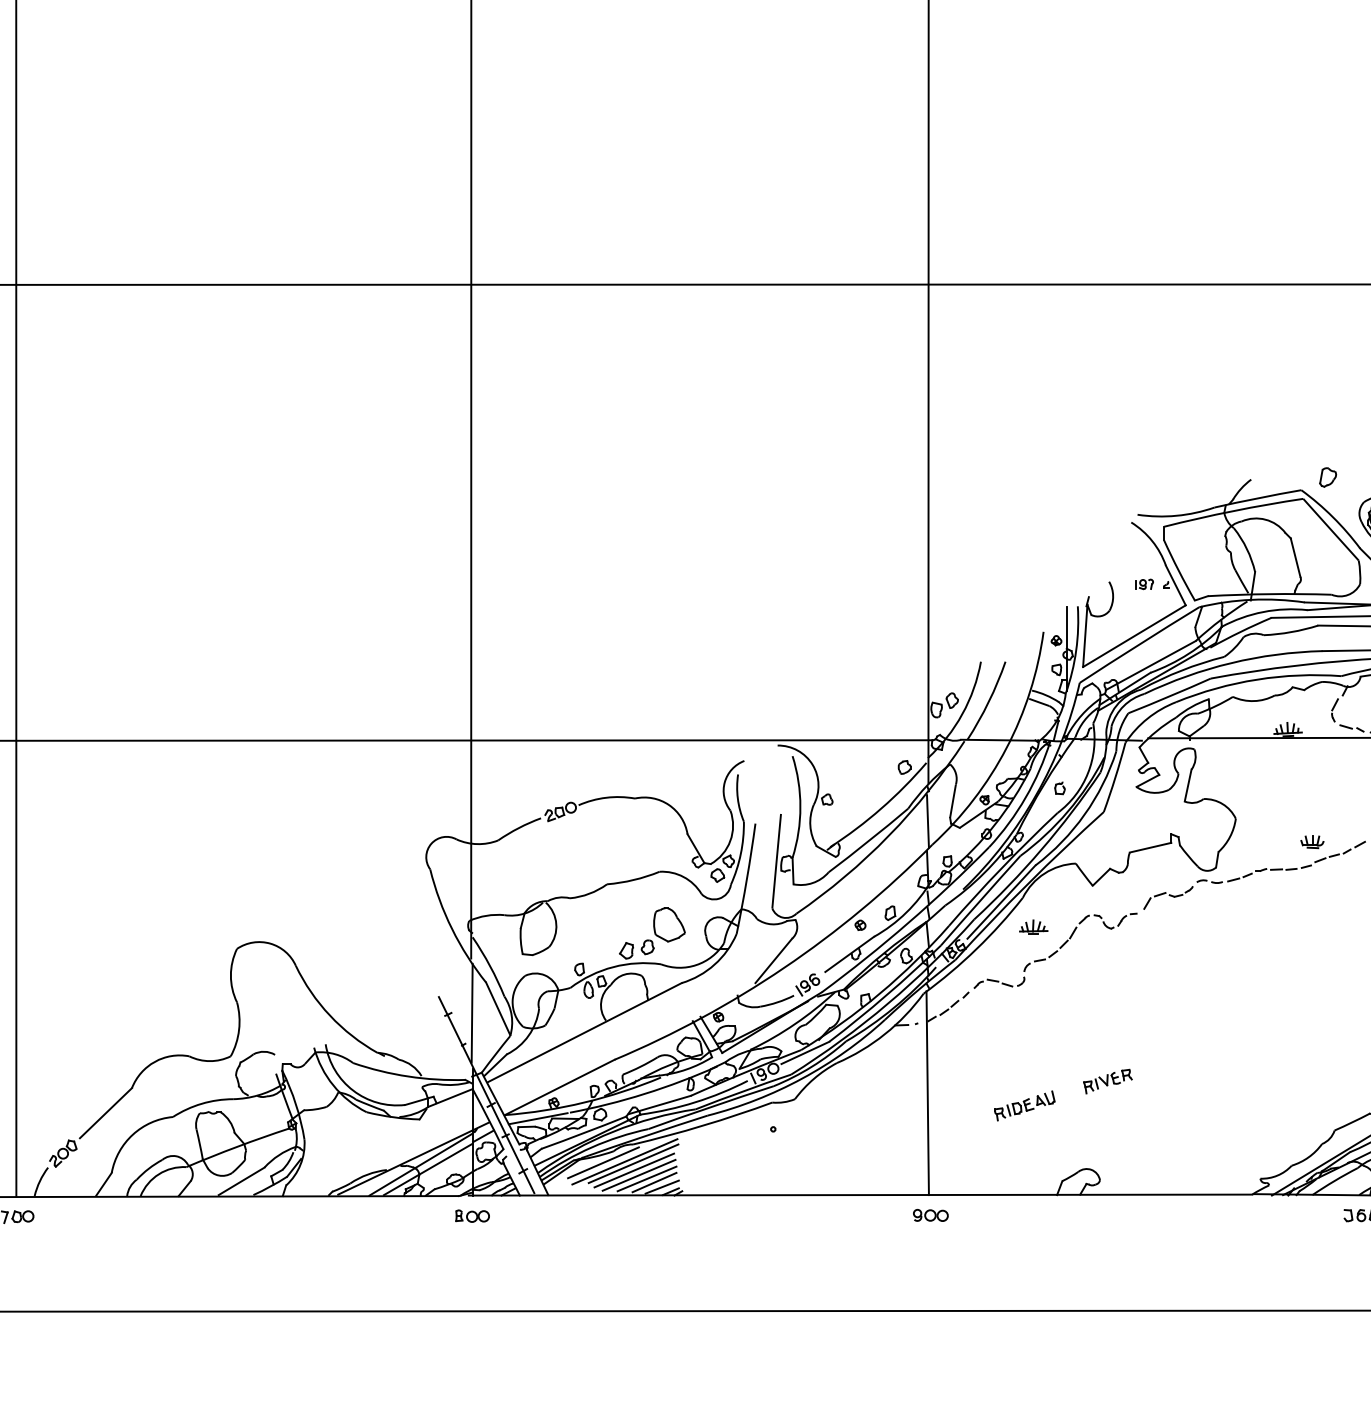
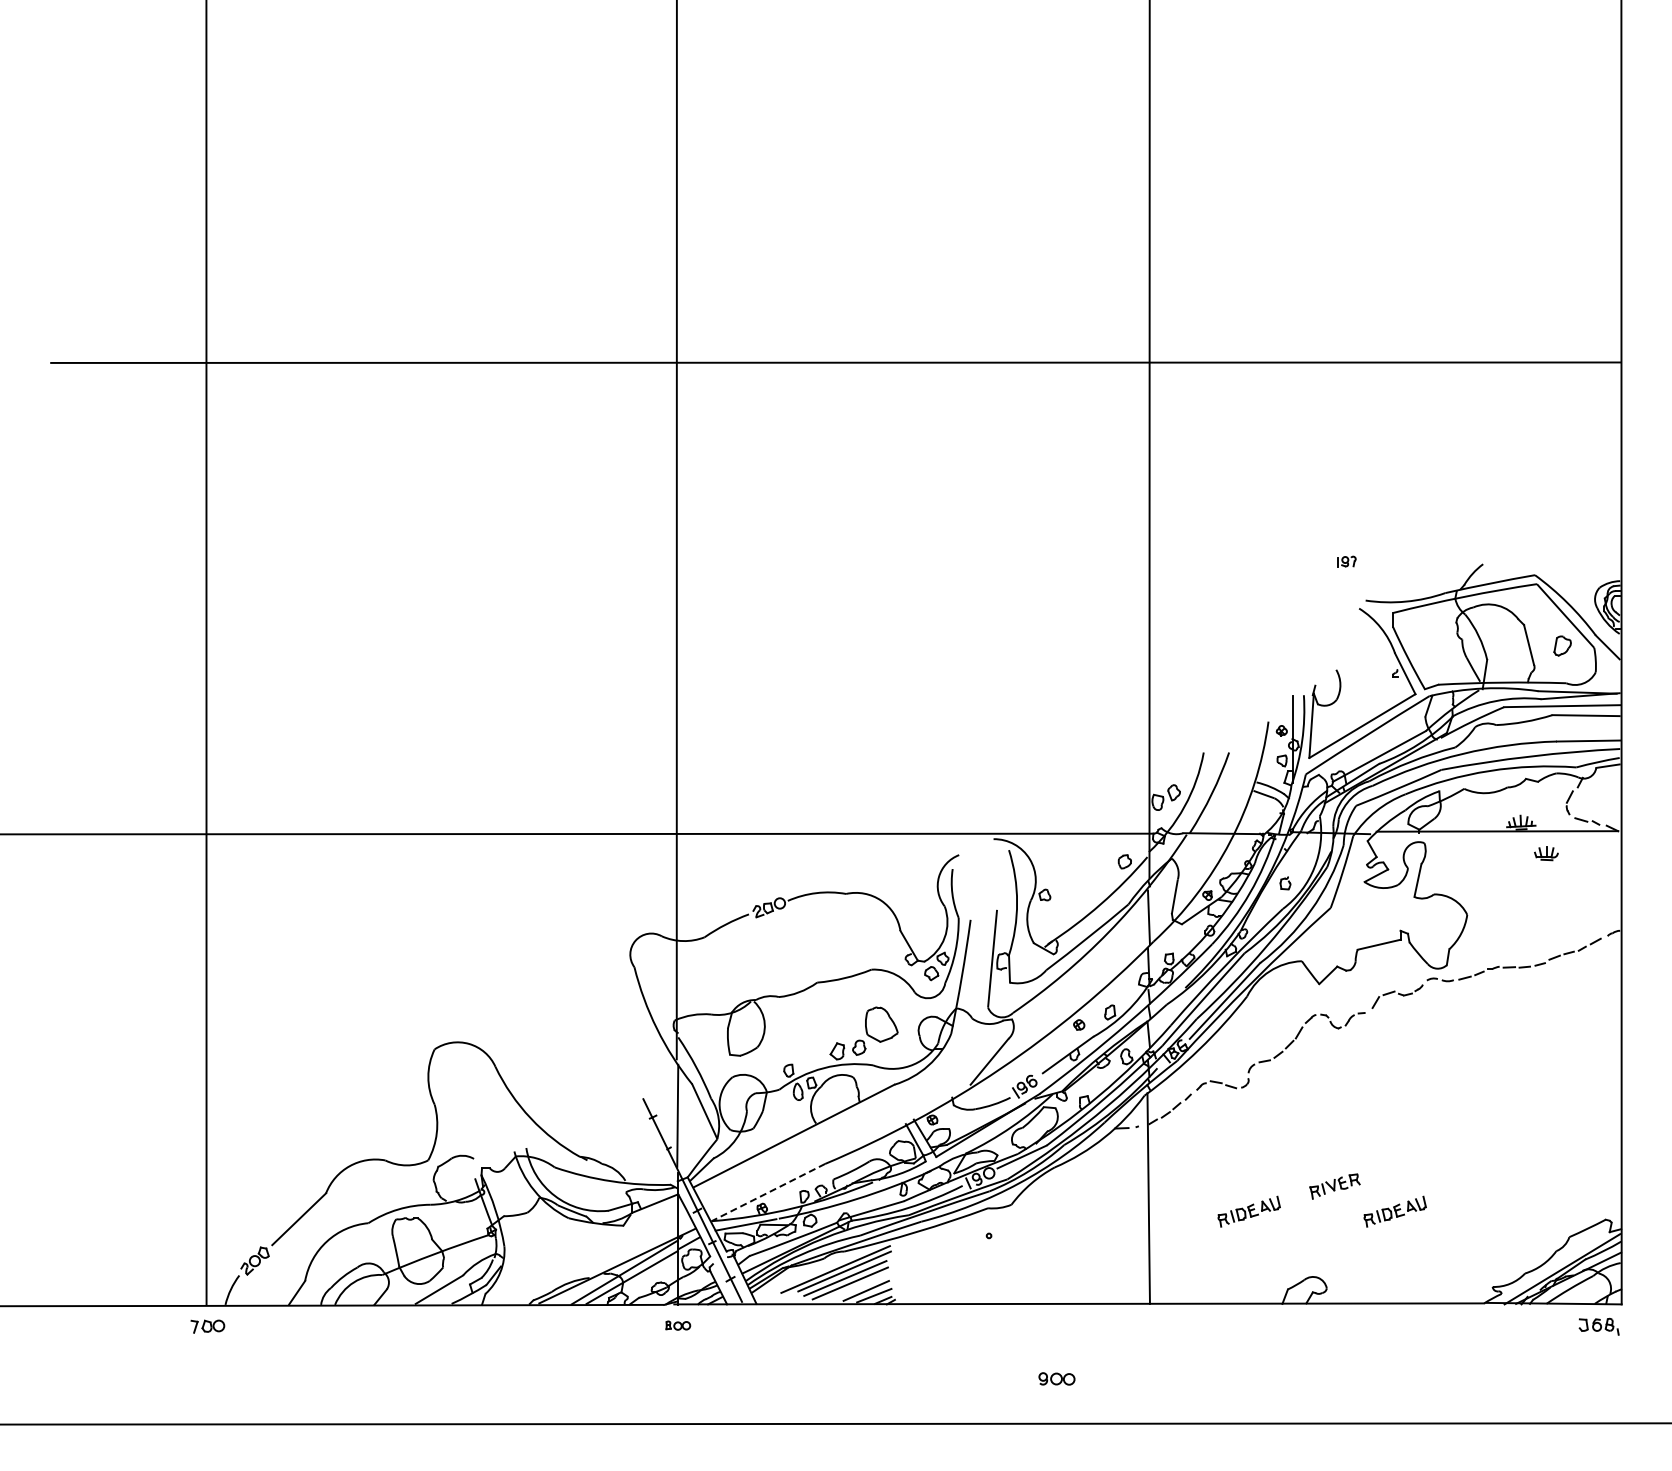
part: (1327, 476) -> (1562, 645), moved
part: (1144, 584) -> (1346, 561), moved
part: (1312, 841) -> (1546, 853), moved
part: (1033, 926) -> (1258, 1026), removed
line: (559, 1087) -> (768, 1192), solid -> dashed
part: (1165, 1105) -> (1394, 1211), added
line: (603, 1162) -> (813, 1270), removed
line: (646, 1178) -> (858, 1286), removed
part: (472, 1215) -> (678, 1325), size x0.7
part: (930, 1215) -> (1056, 1378), moved

